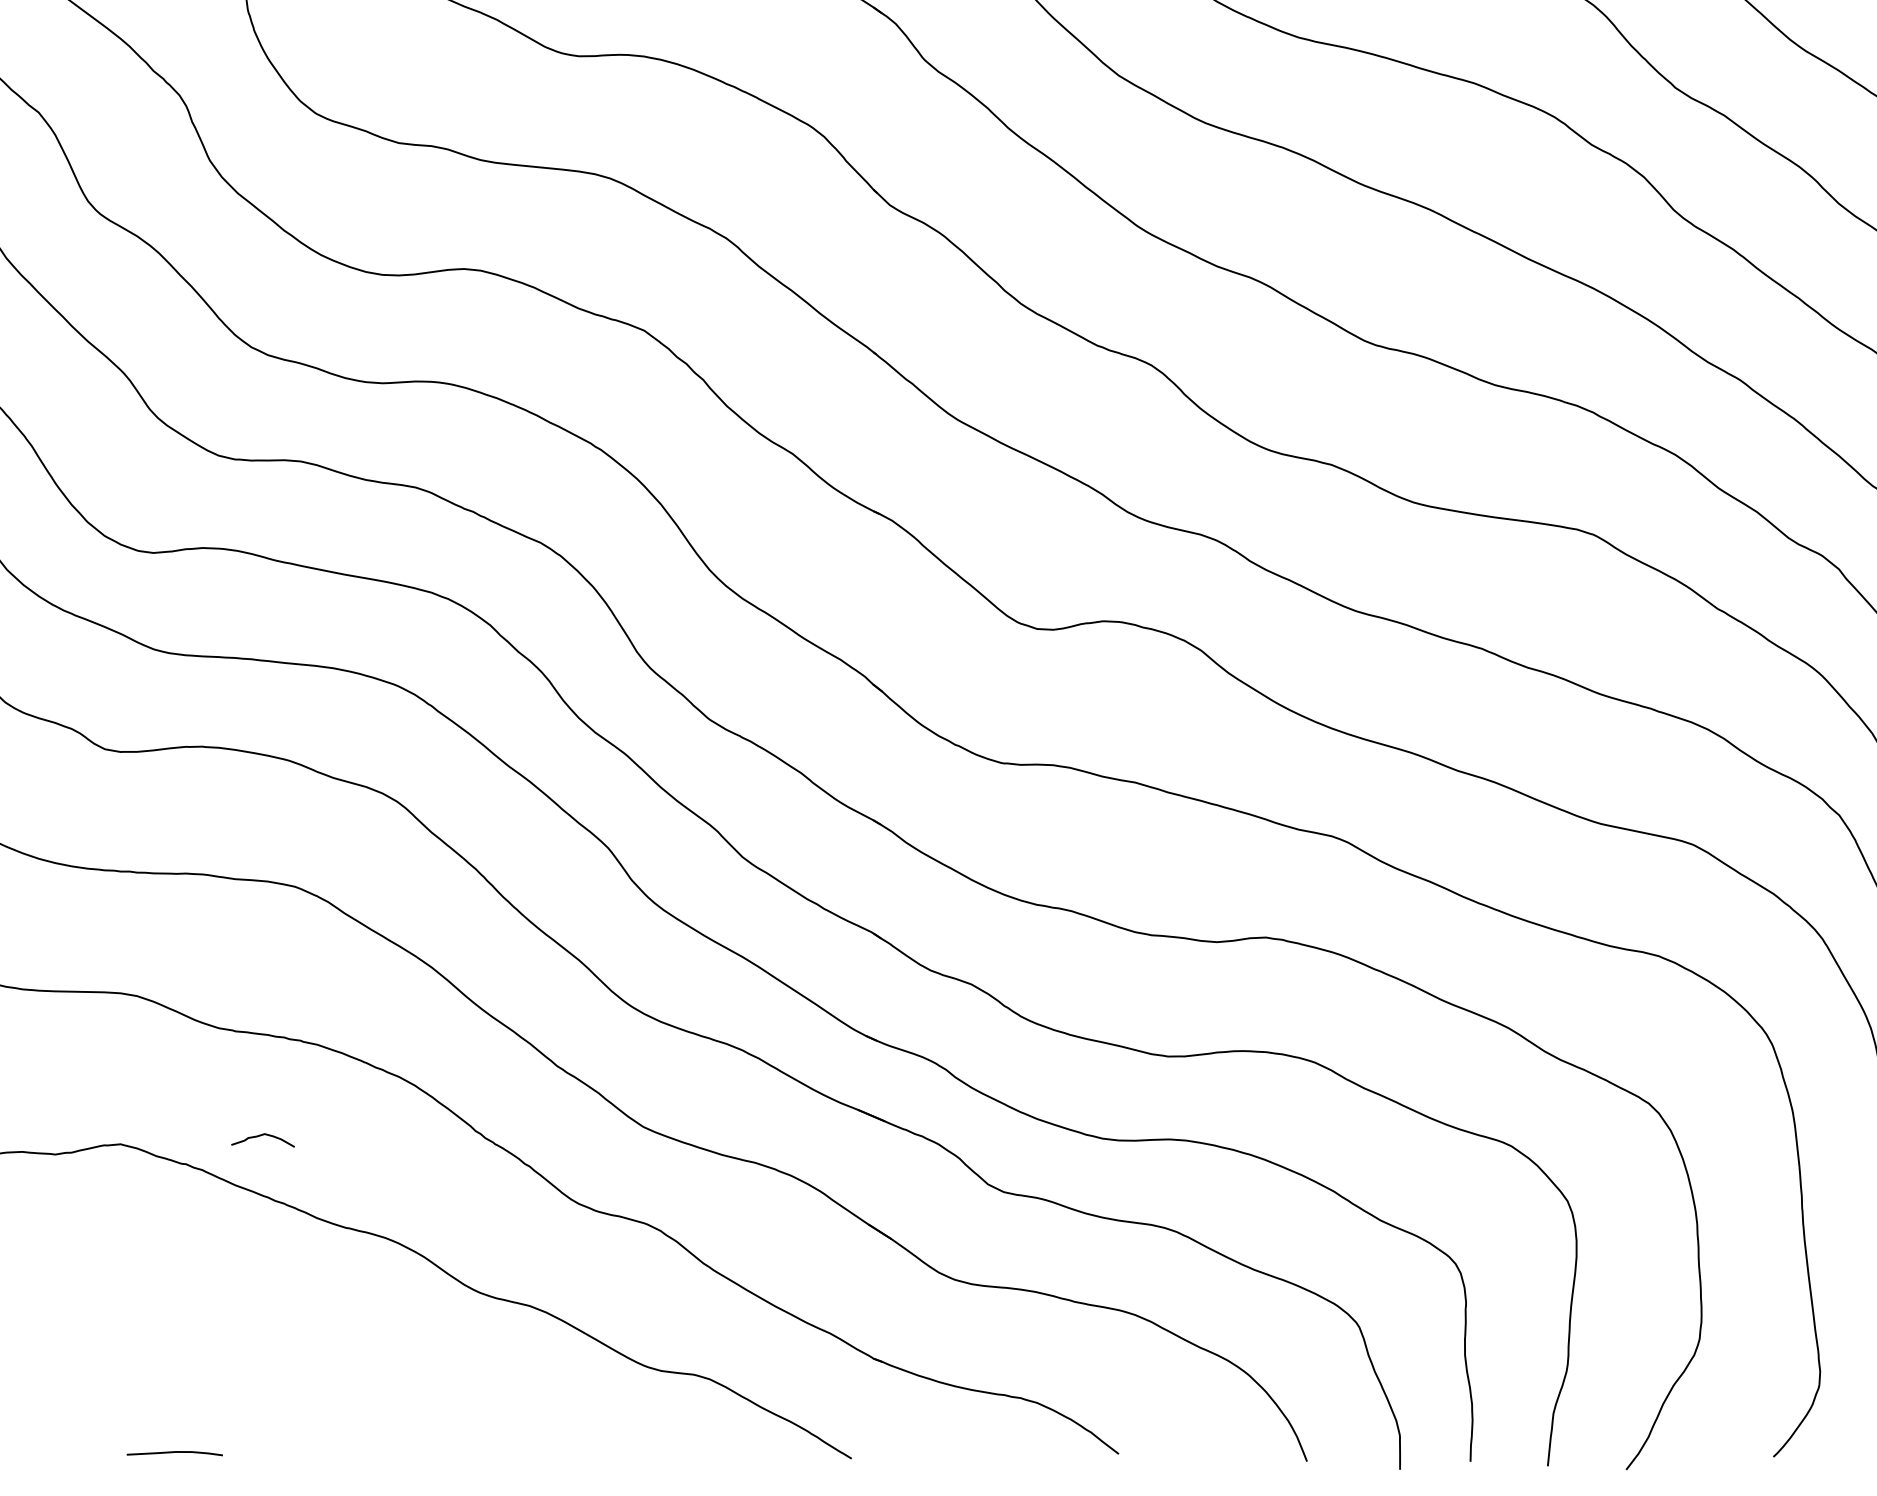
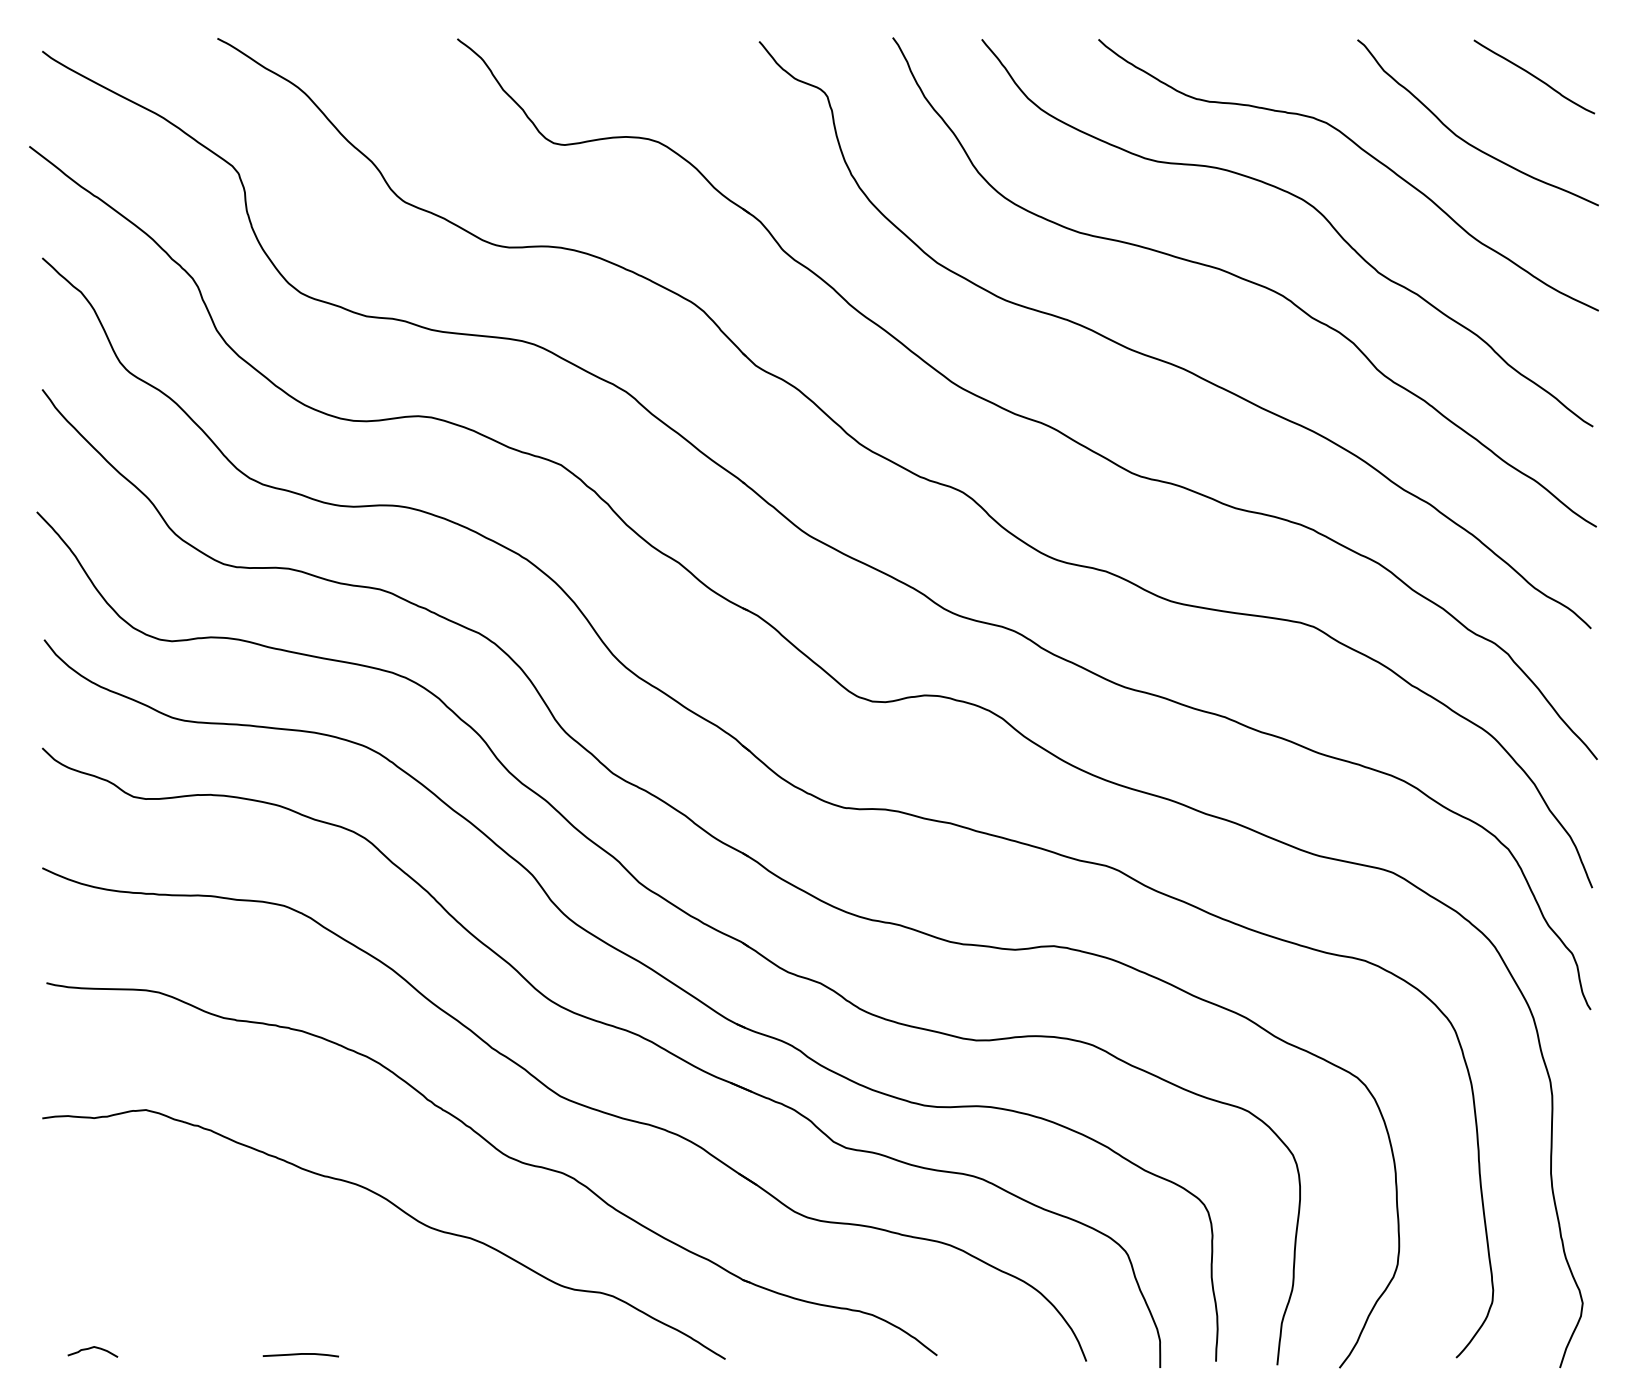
curve: (262, 1136) -> (92, 1348), moved
curve: (174, 1452) -> (300, 1354), moved

